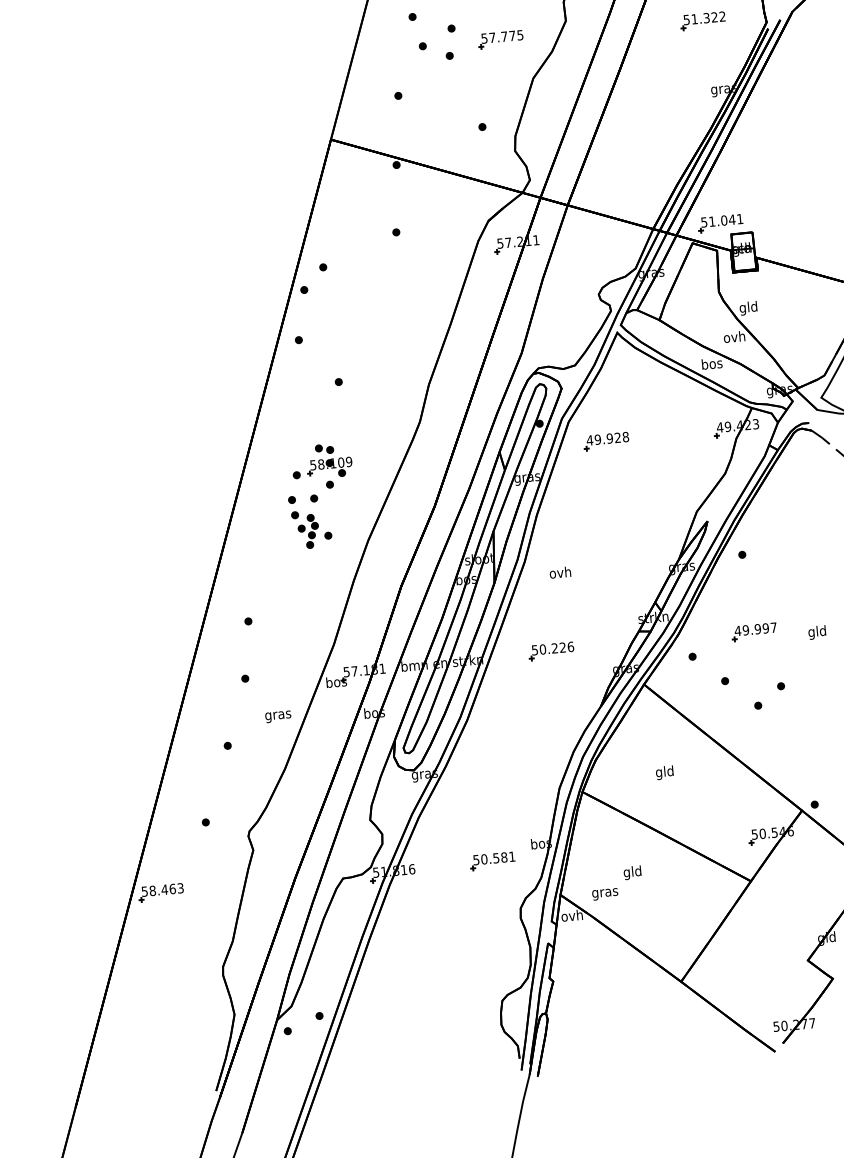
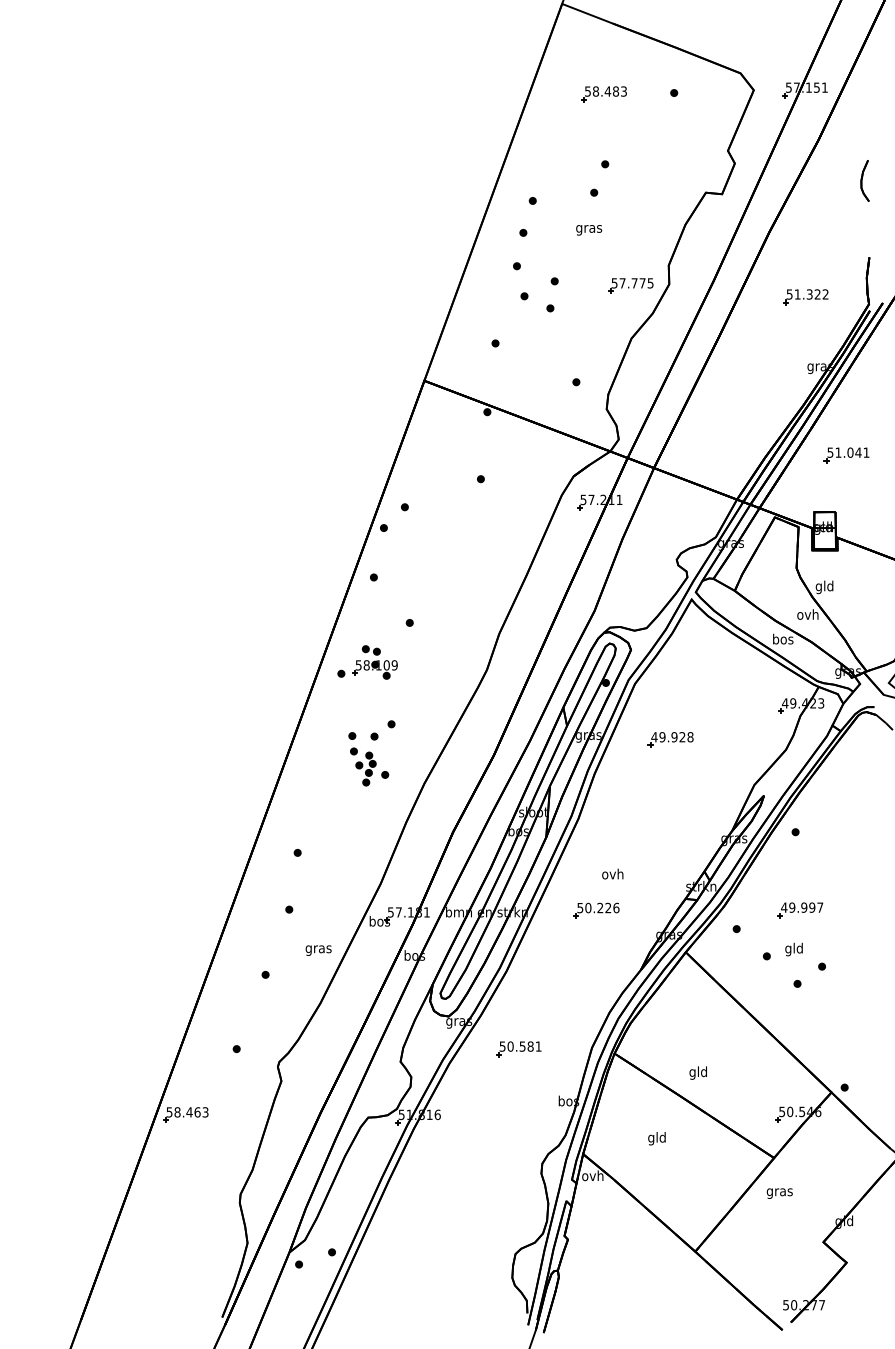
part: (500, 39) -> (630, 285), moved
part: (720, 223) -> (846, 455), moved
part: (606, 441) -> (670, 739), moved
part: (321, 461) -> (367, 662), moved
text: (559, 572) -> (612, 873), moved
text: (816, 632) -> (793, 949), moved
text: (663, 772) -> (697, 1072), moved
part: (492, 861) -> (518, 1049), moved
text: (604, 894) -> (779, 1193), moved

